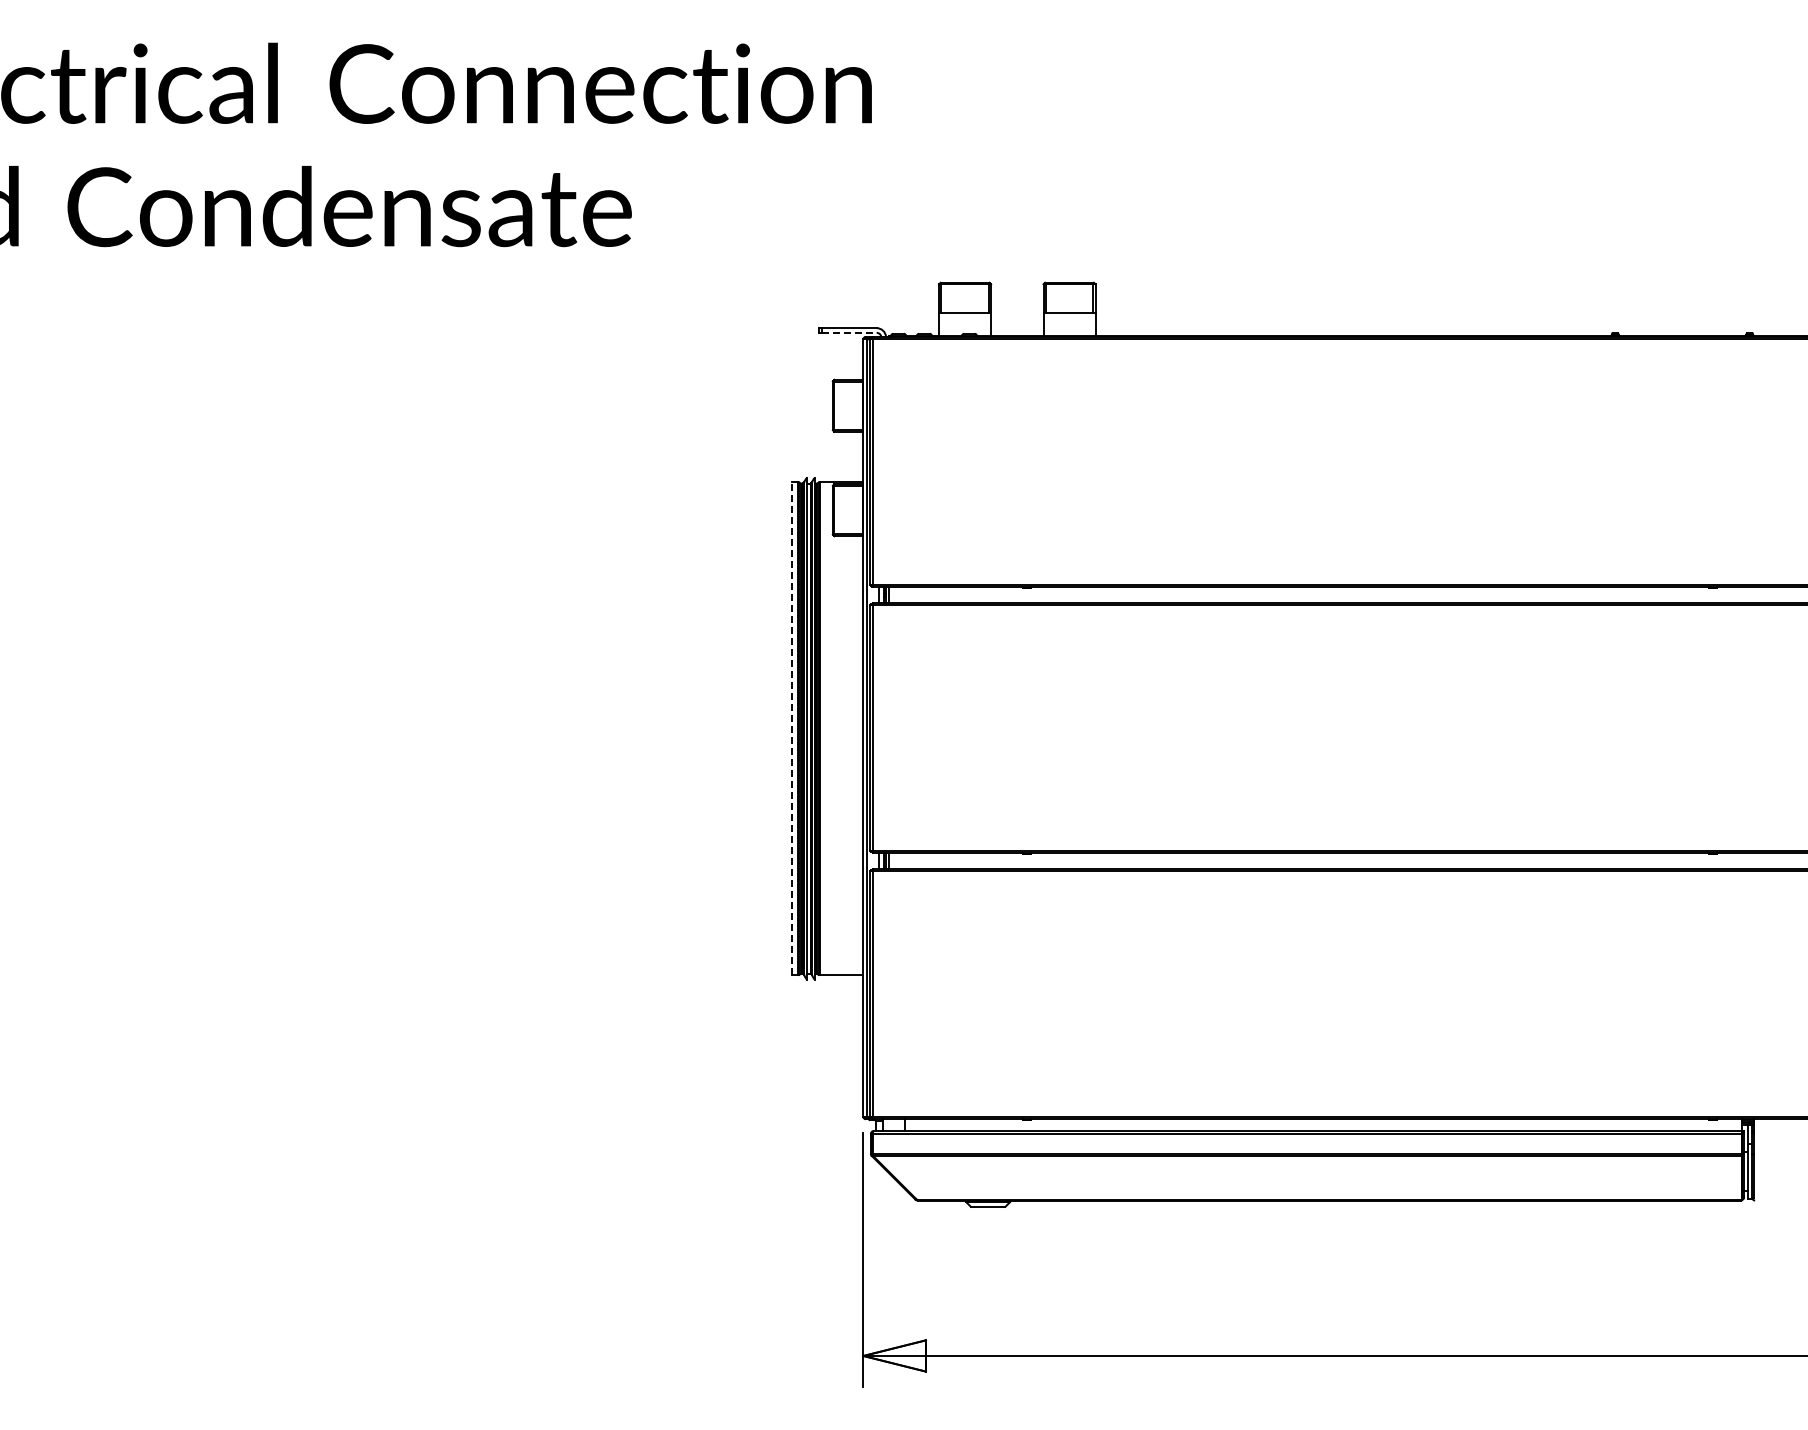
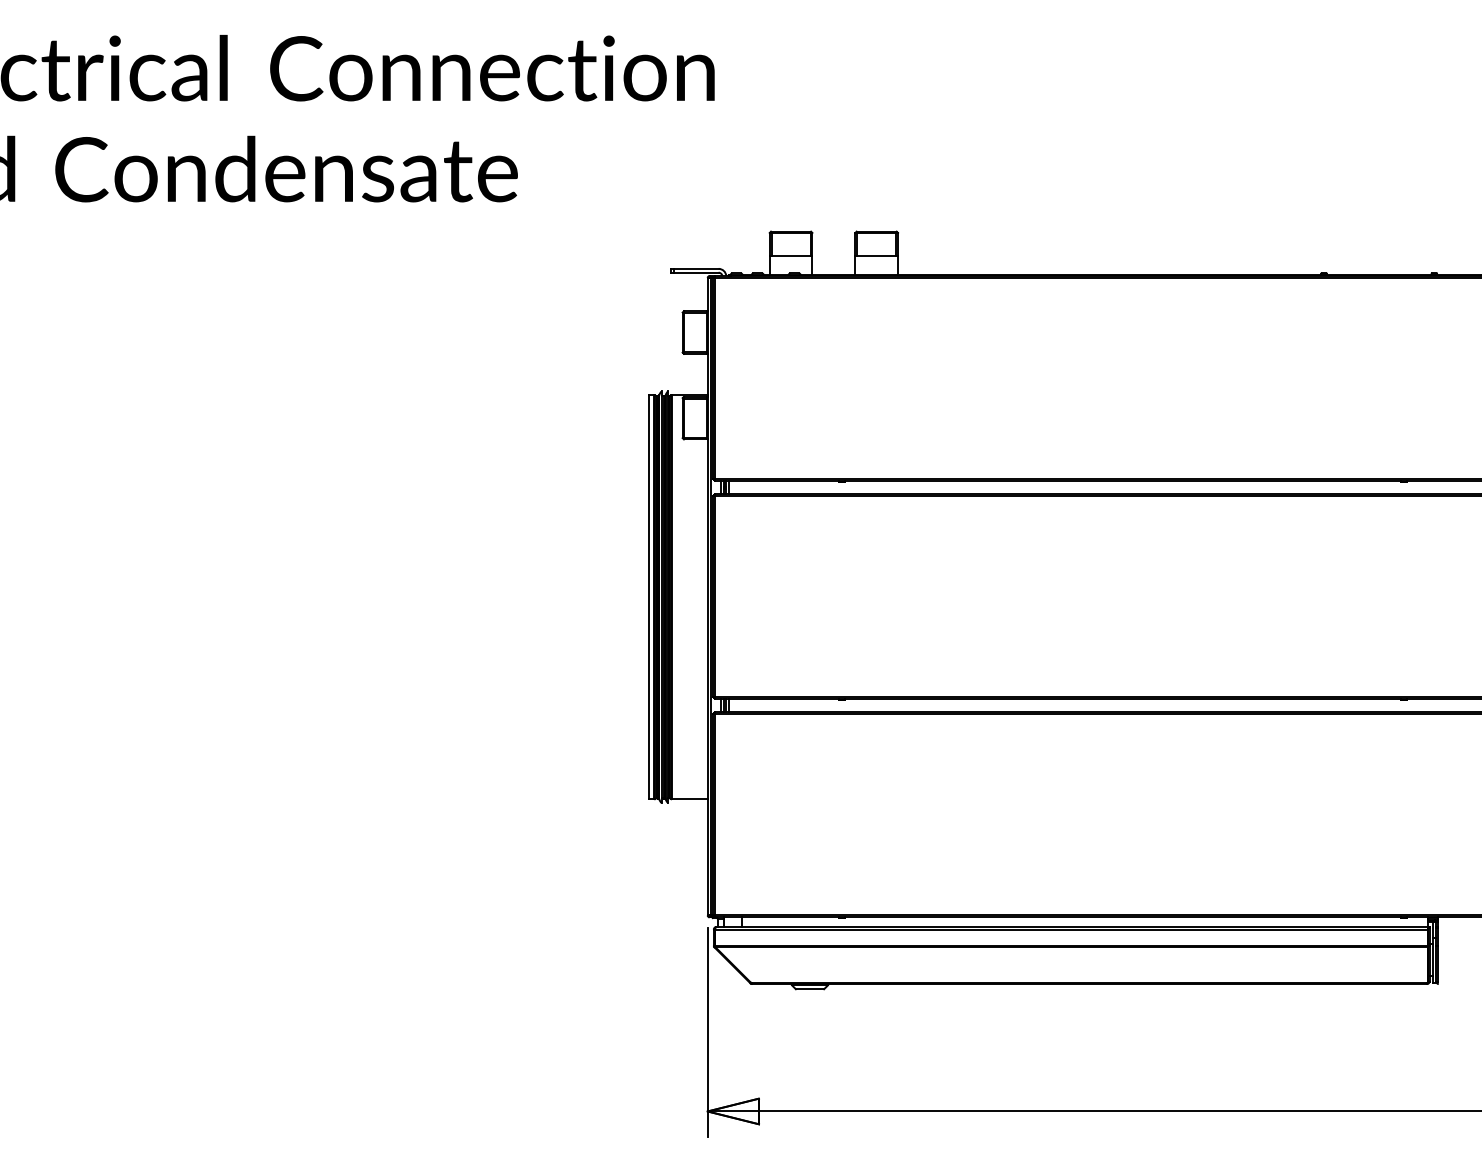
line: (849, 332) -> (696, 272), dashed -> solid
line: (792, 728) -> (649, 597), dashed -> solid

